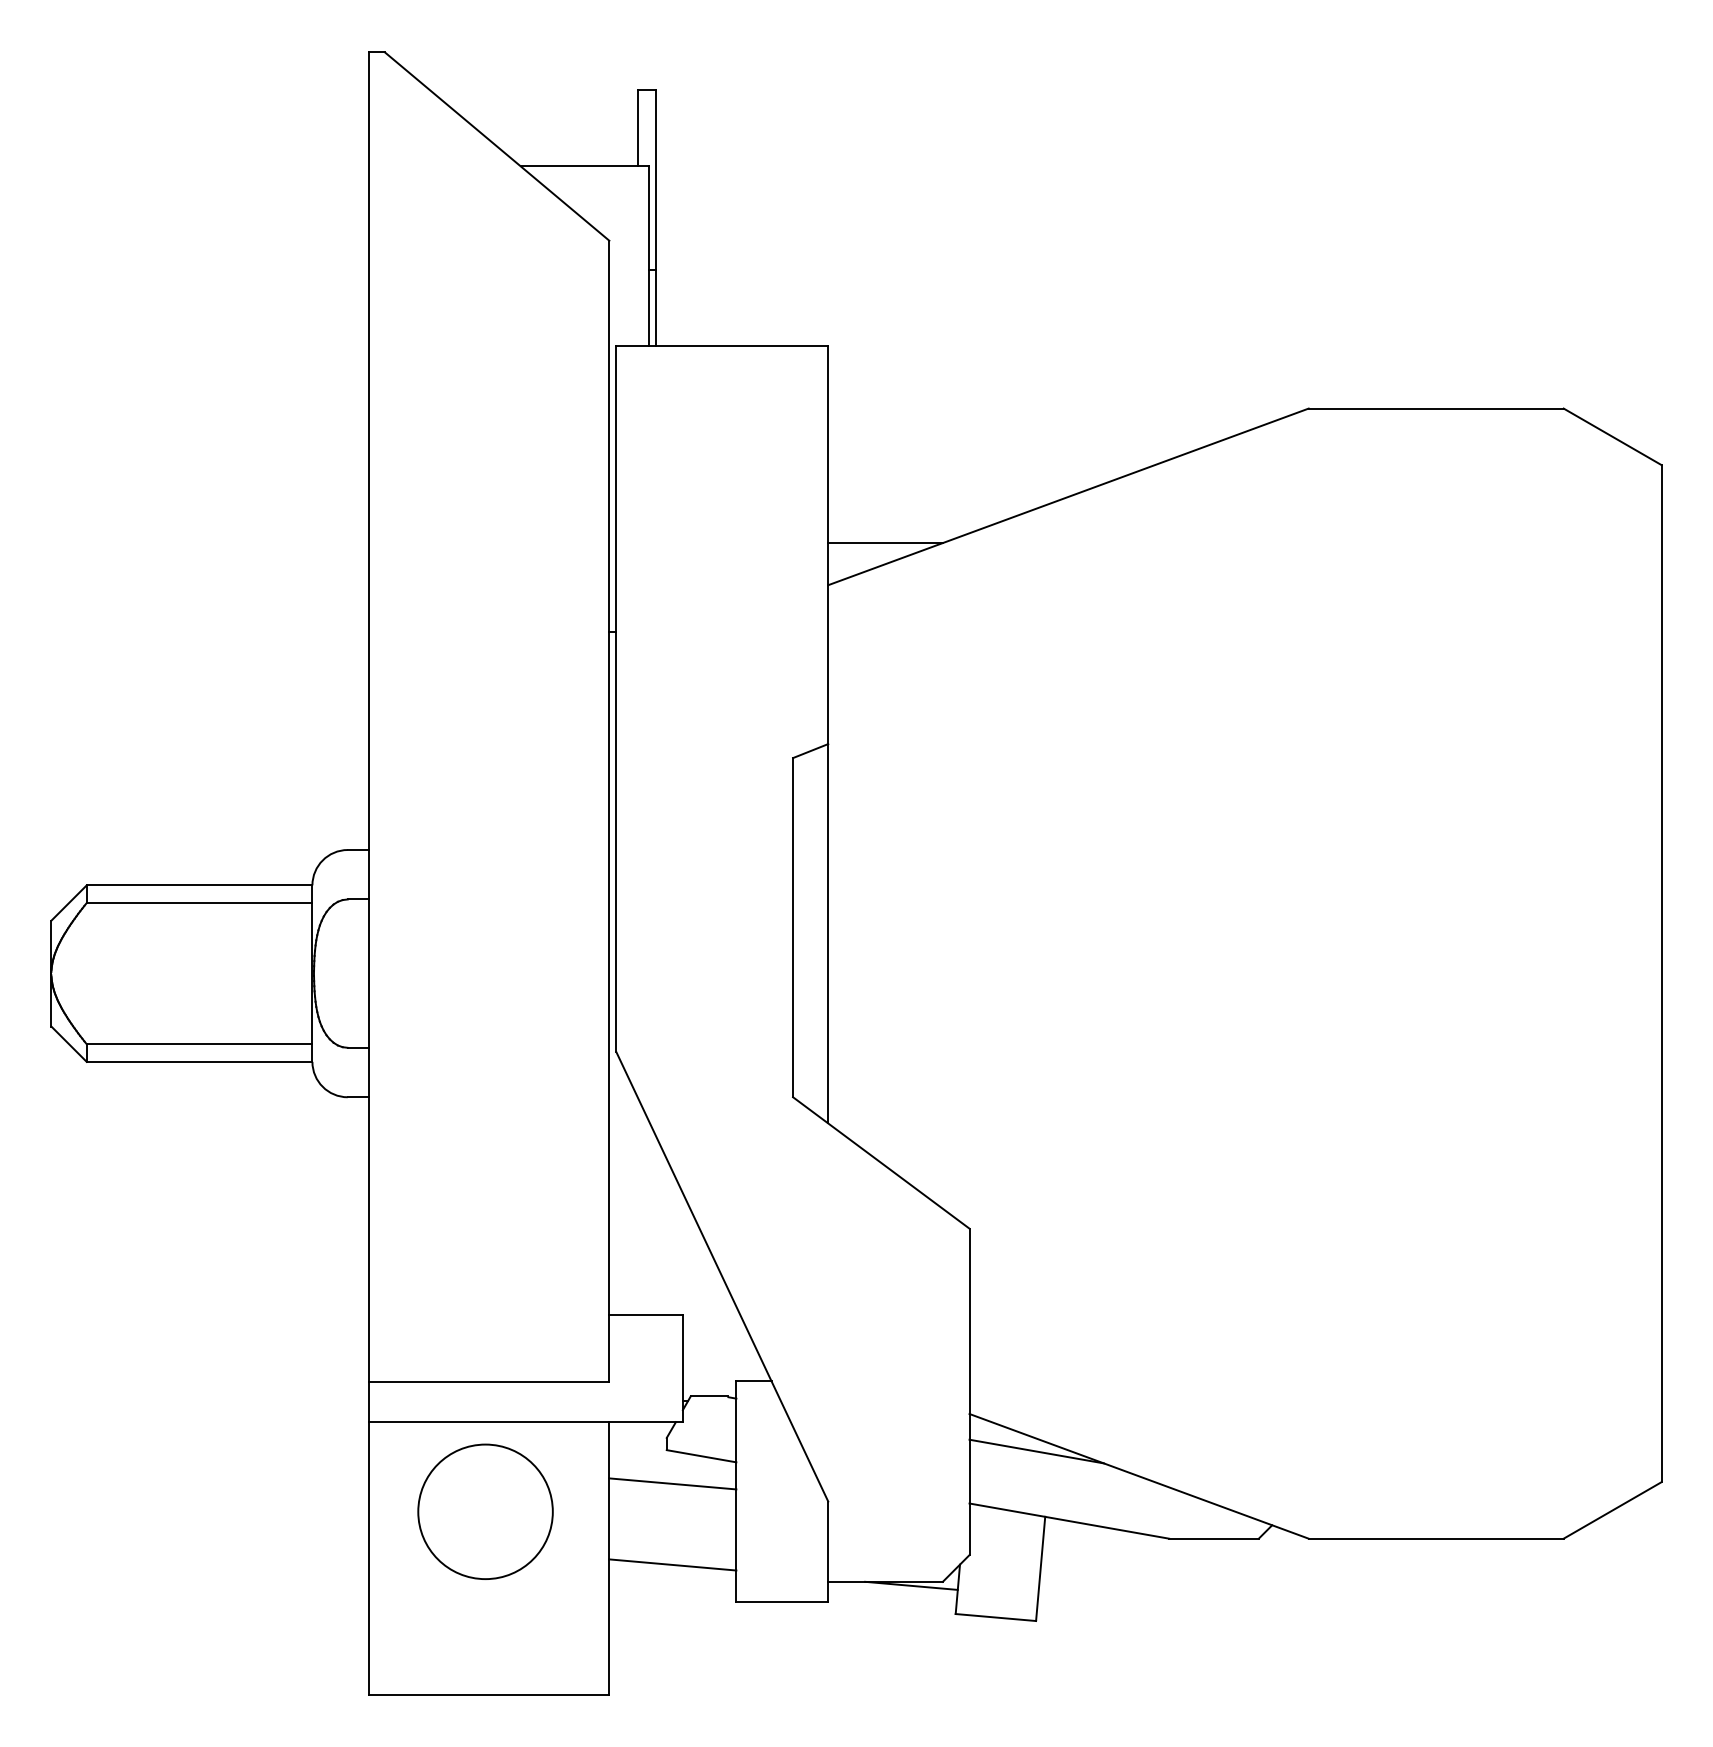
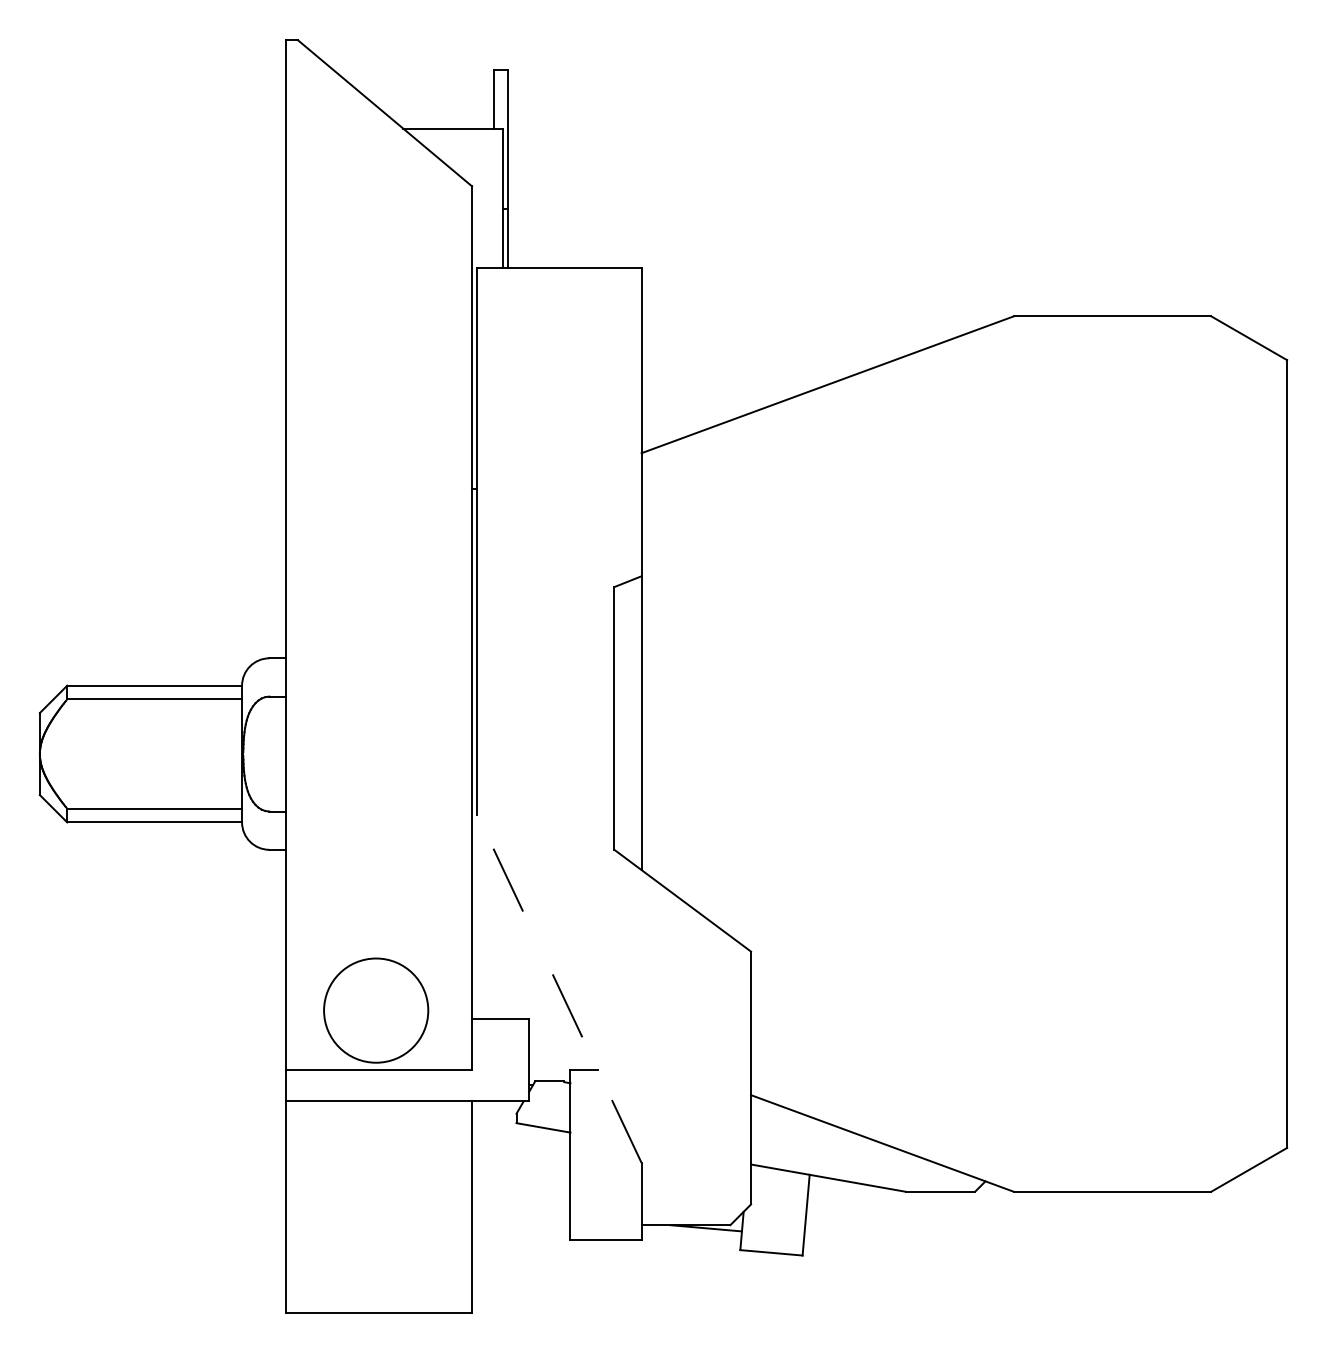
line: (885, 543) -> (685, 420), removed
line: (722, 1276) -> (559, 988), solid -> dashed
line: (1036, 1451) -> (802, 1124), removed
line: (672, 1483) -> (520, 1149), removed
circle: (485, 1511) -> (376, 1010), moved
line: (672, 1564) -> (520, 1211), removed

